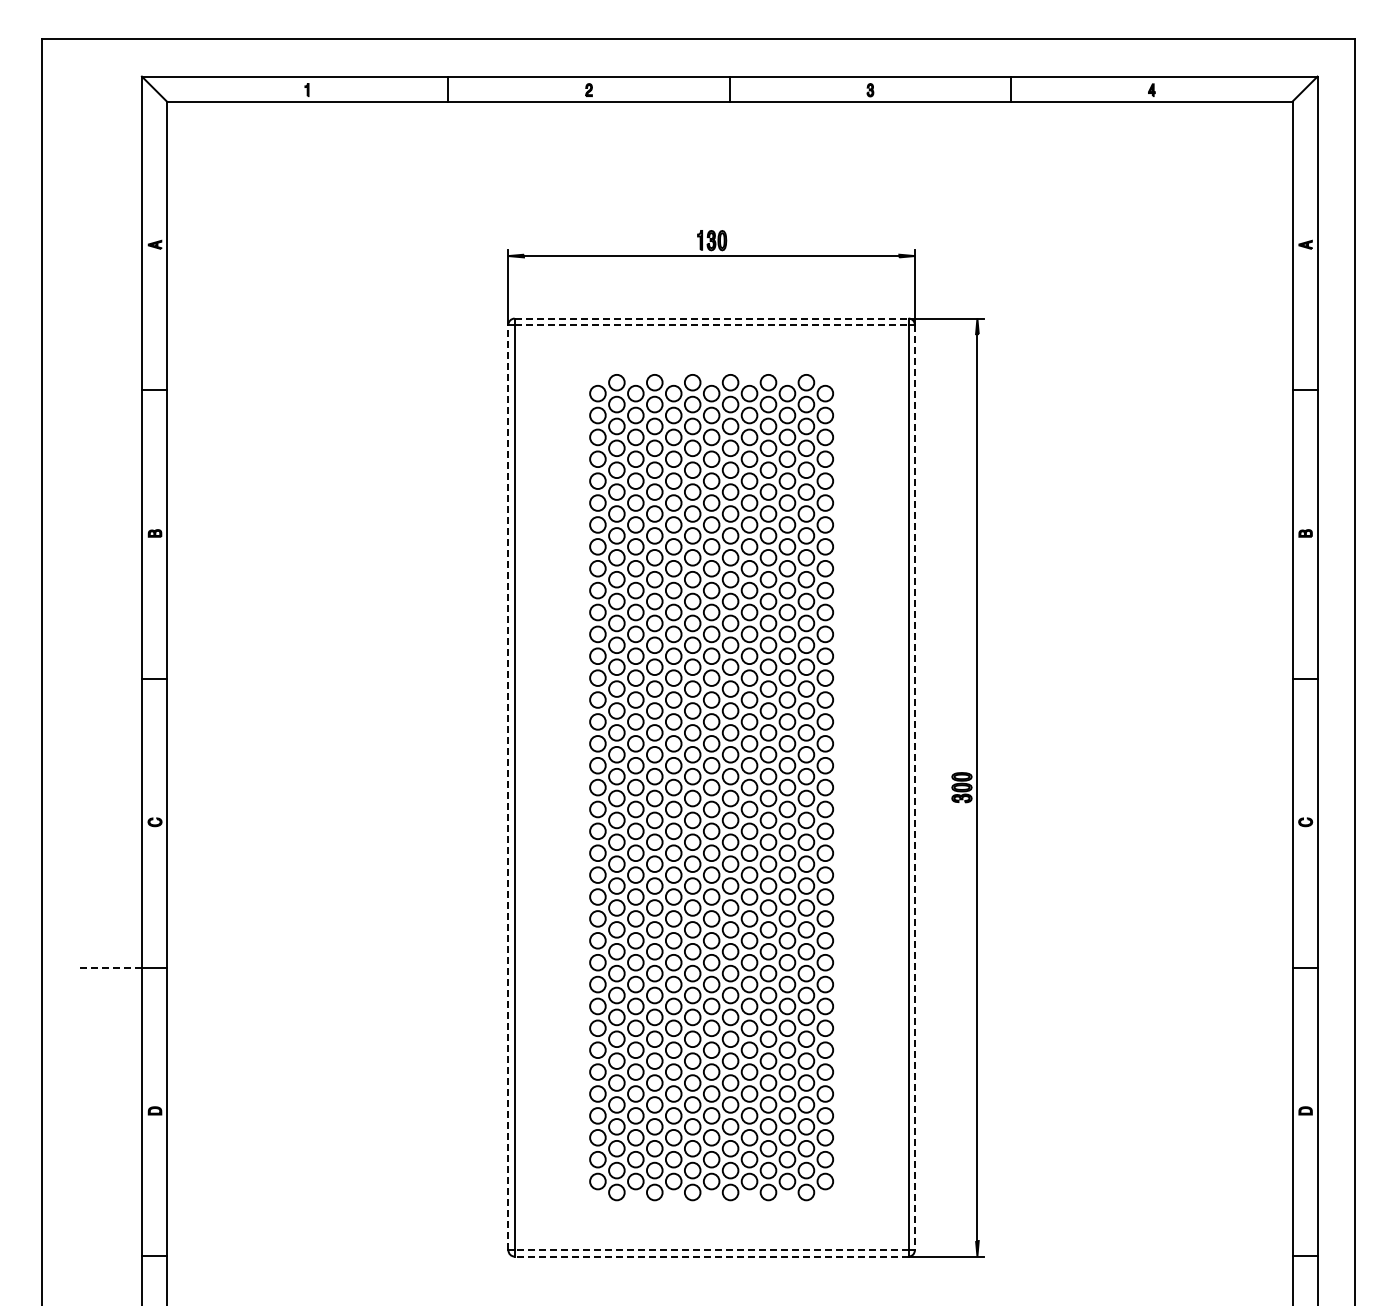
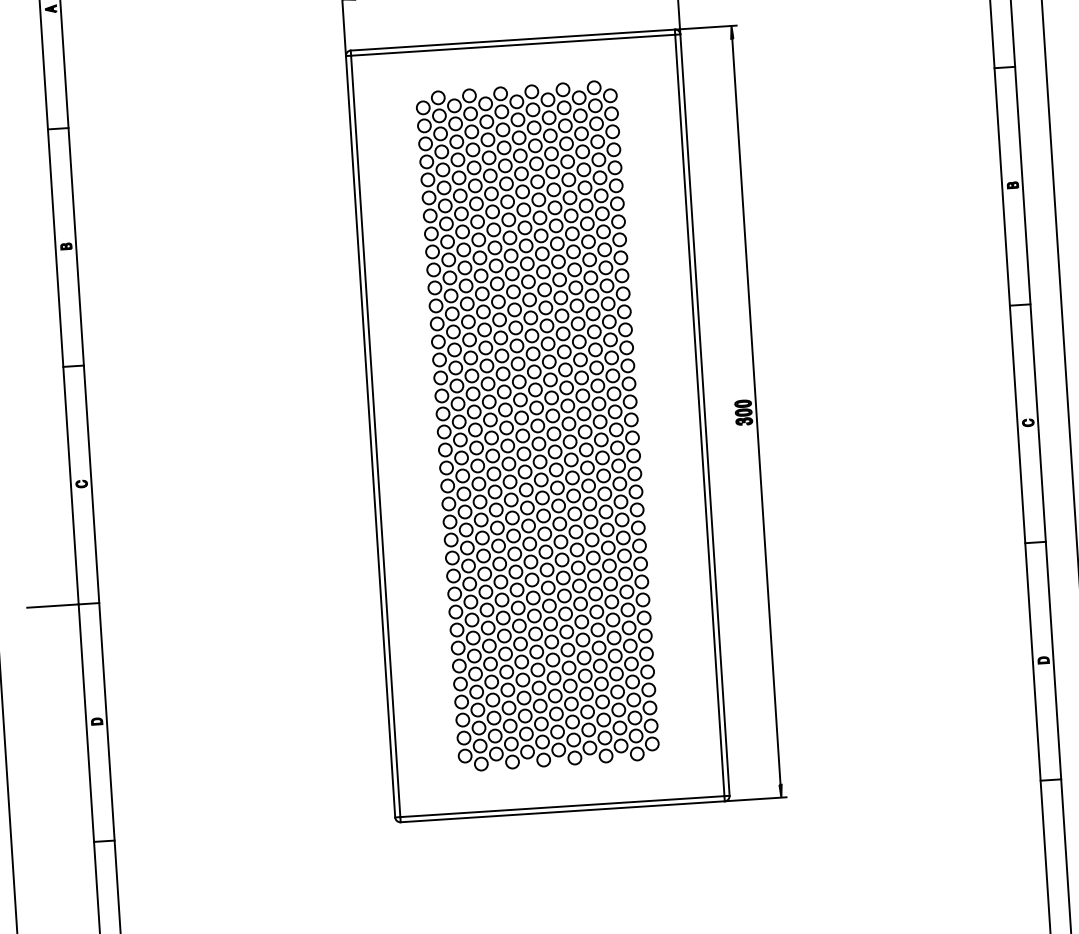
line: (711, 318) -> (512, 40), dashed -> solid
line: (711, 324) -> (513, 44), dashed -> solid
line: (508, 787) -> (370, 436), dashed -> solid
line: (914, 787) -> (704, 415), dashed -> solid
line: (110, 967) -> (52, 605), dashed -> solid
line: (711, 1250) -> (562, 806), dashed -> solid
line: (711, 1256) -> (562, 811), dashed -> solid

